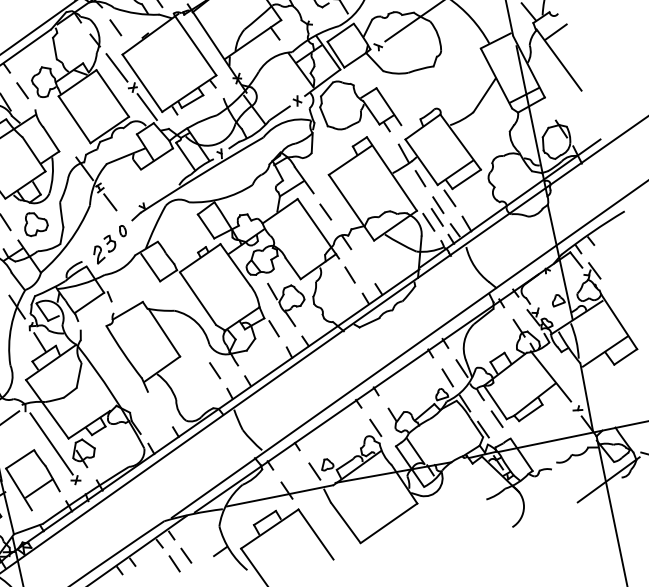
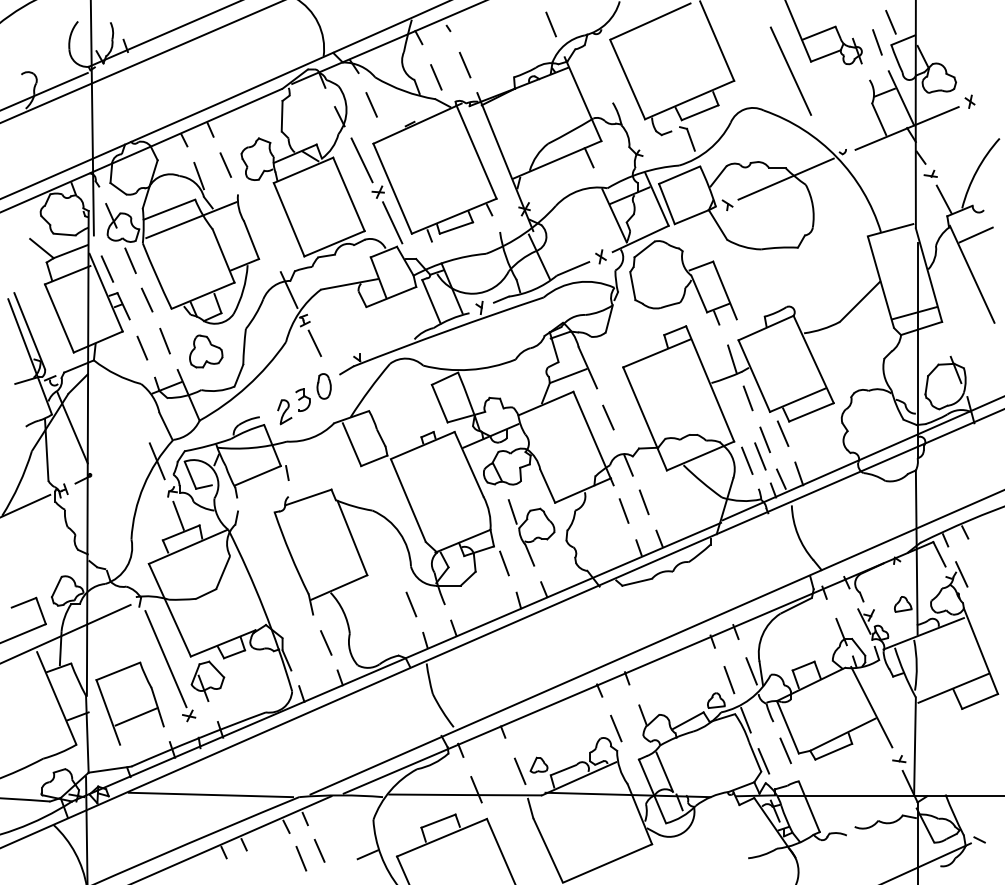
part: (122, 231) -> (323, 386), size x1.67
line: (362, 266) -> (643, 502), added
line: (161, 409) -> (326, 642), added
line: (102, 532) -> (210, 794), added

